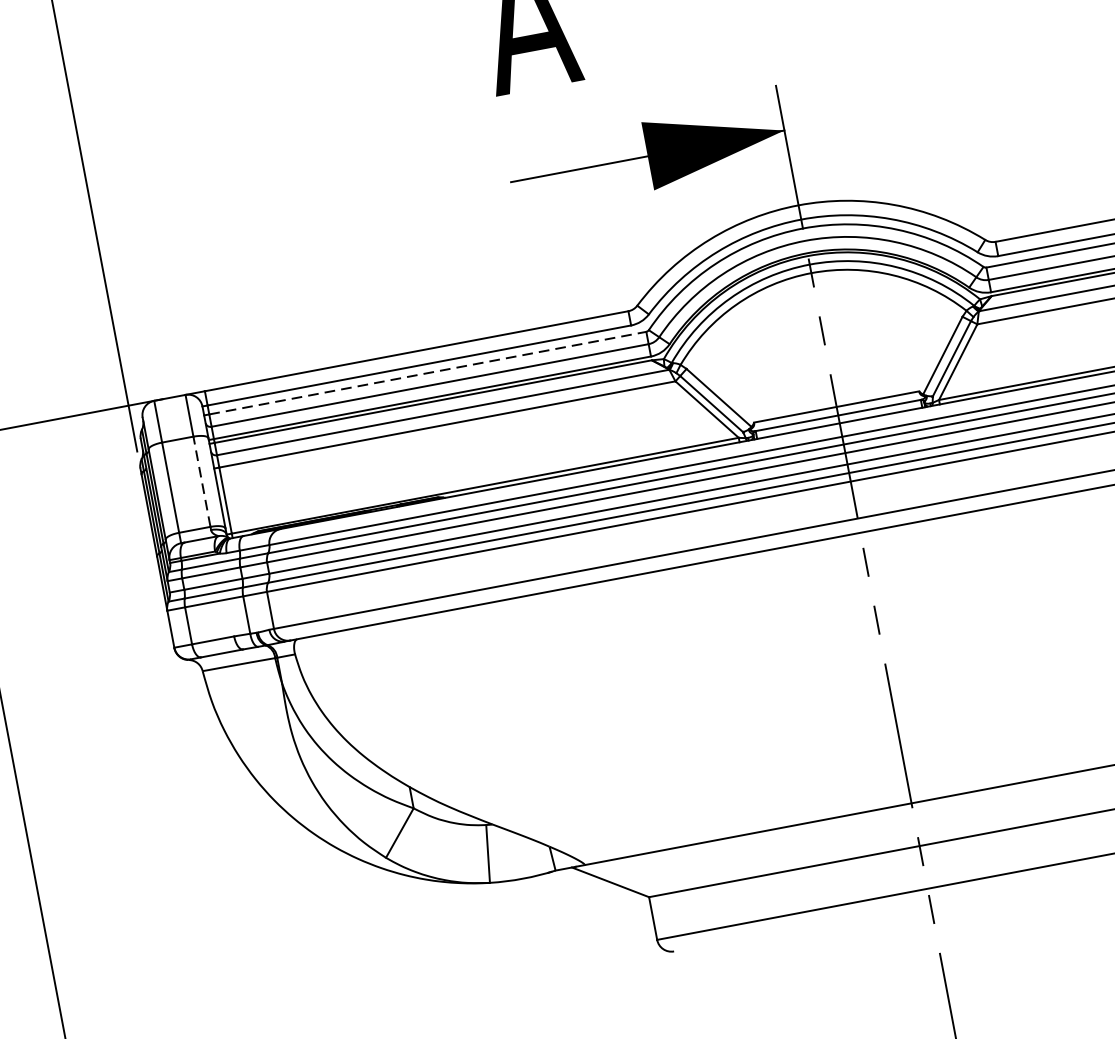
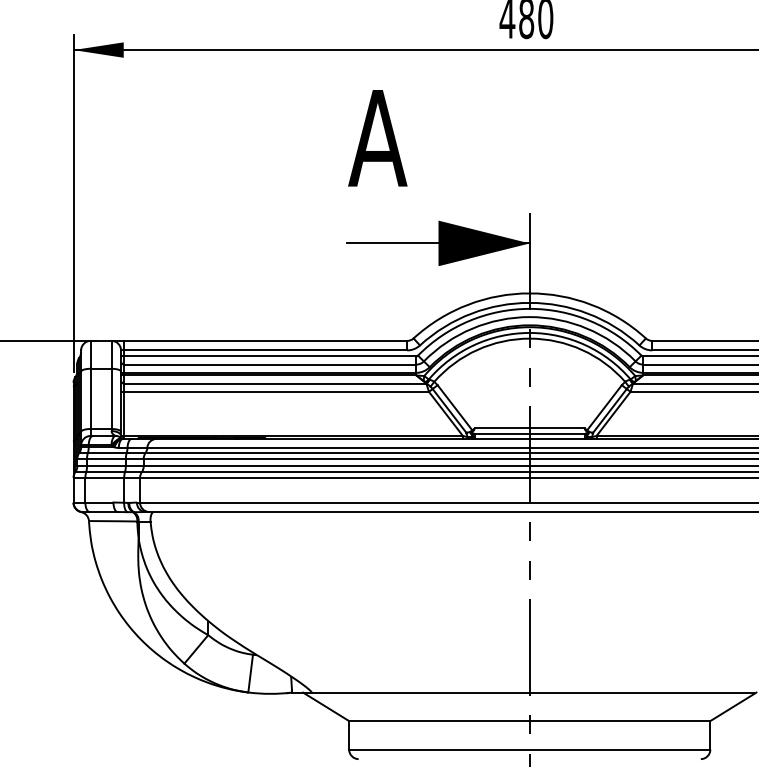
line: (428, 373) -> (270, 356), dashed -> solid
line: (201, 481) -> (111, 398), dashed -> solid

